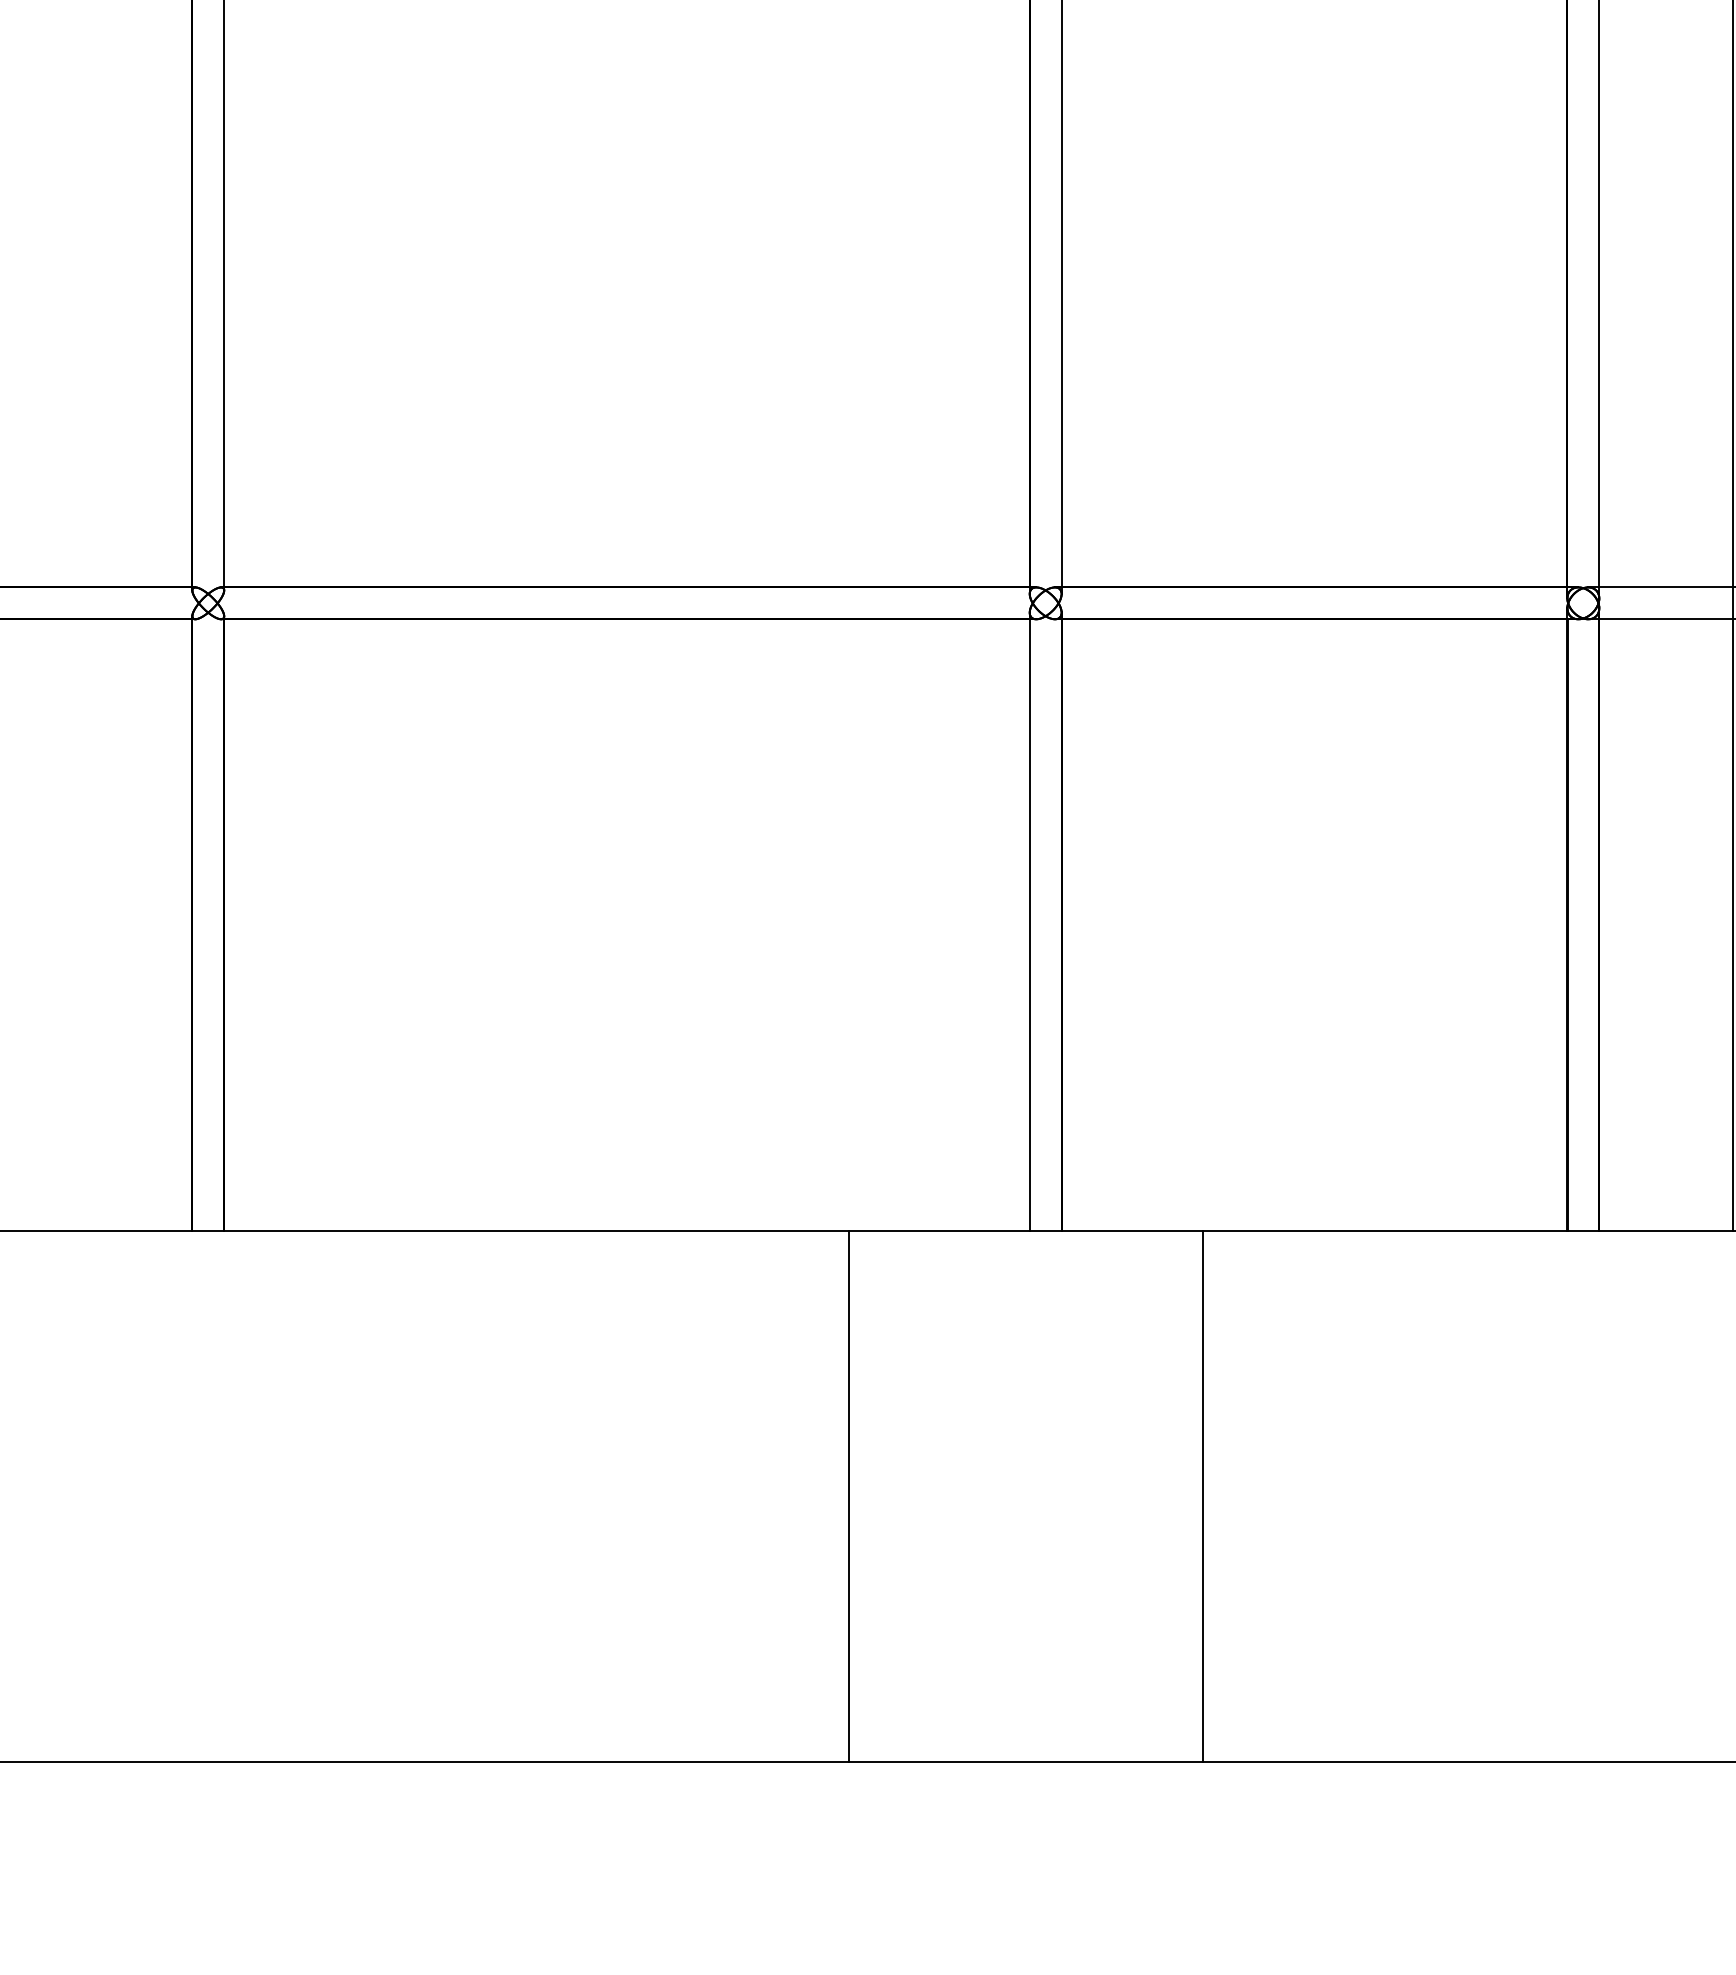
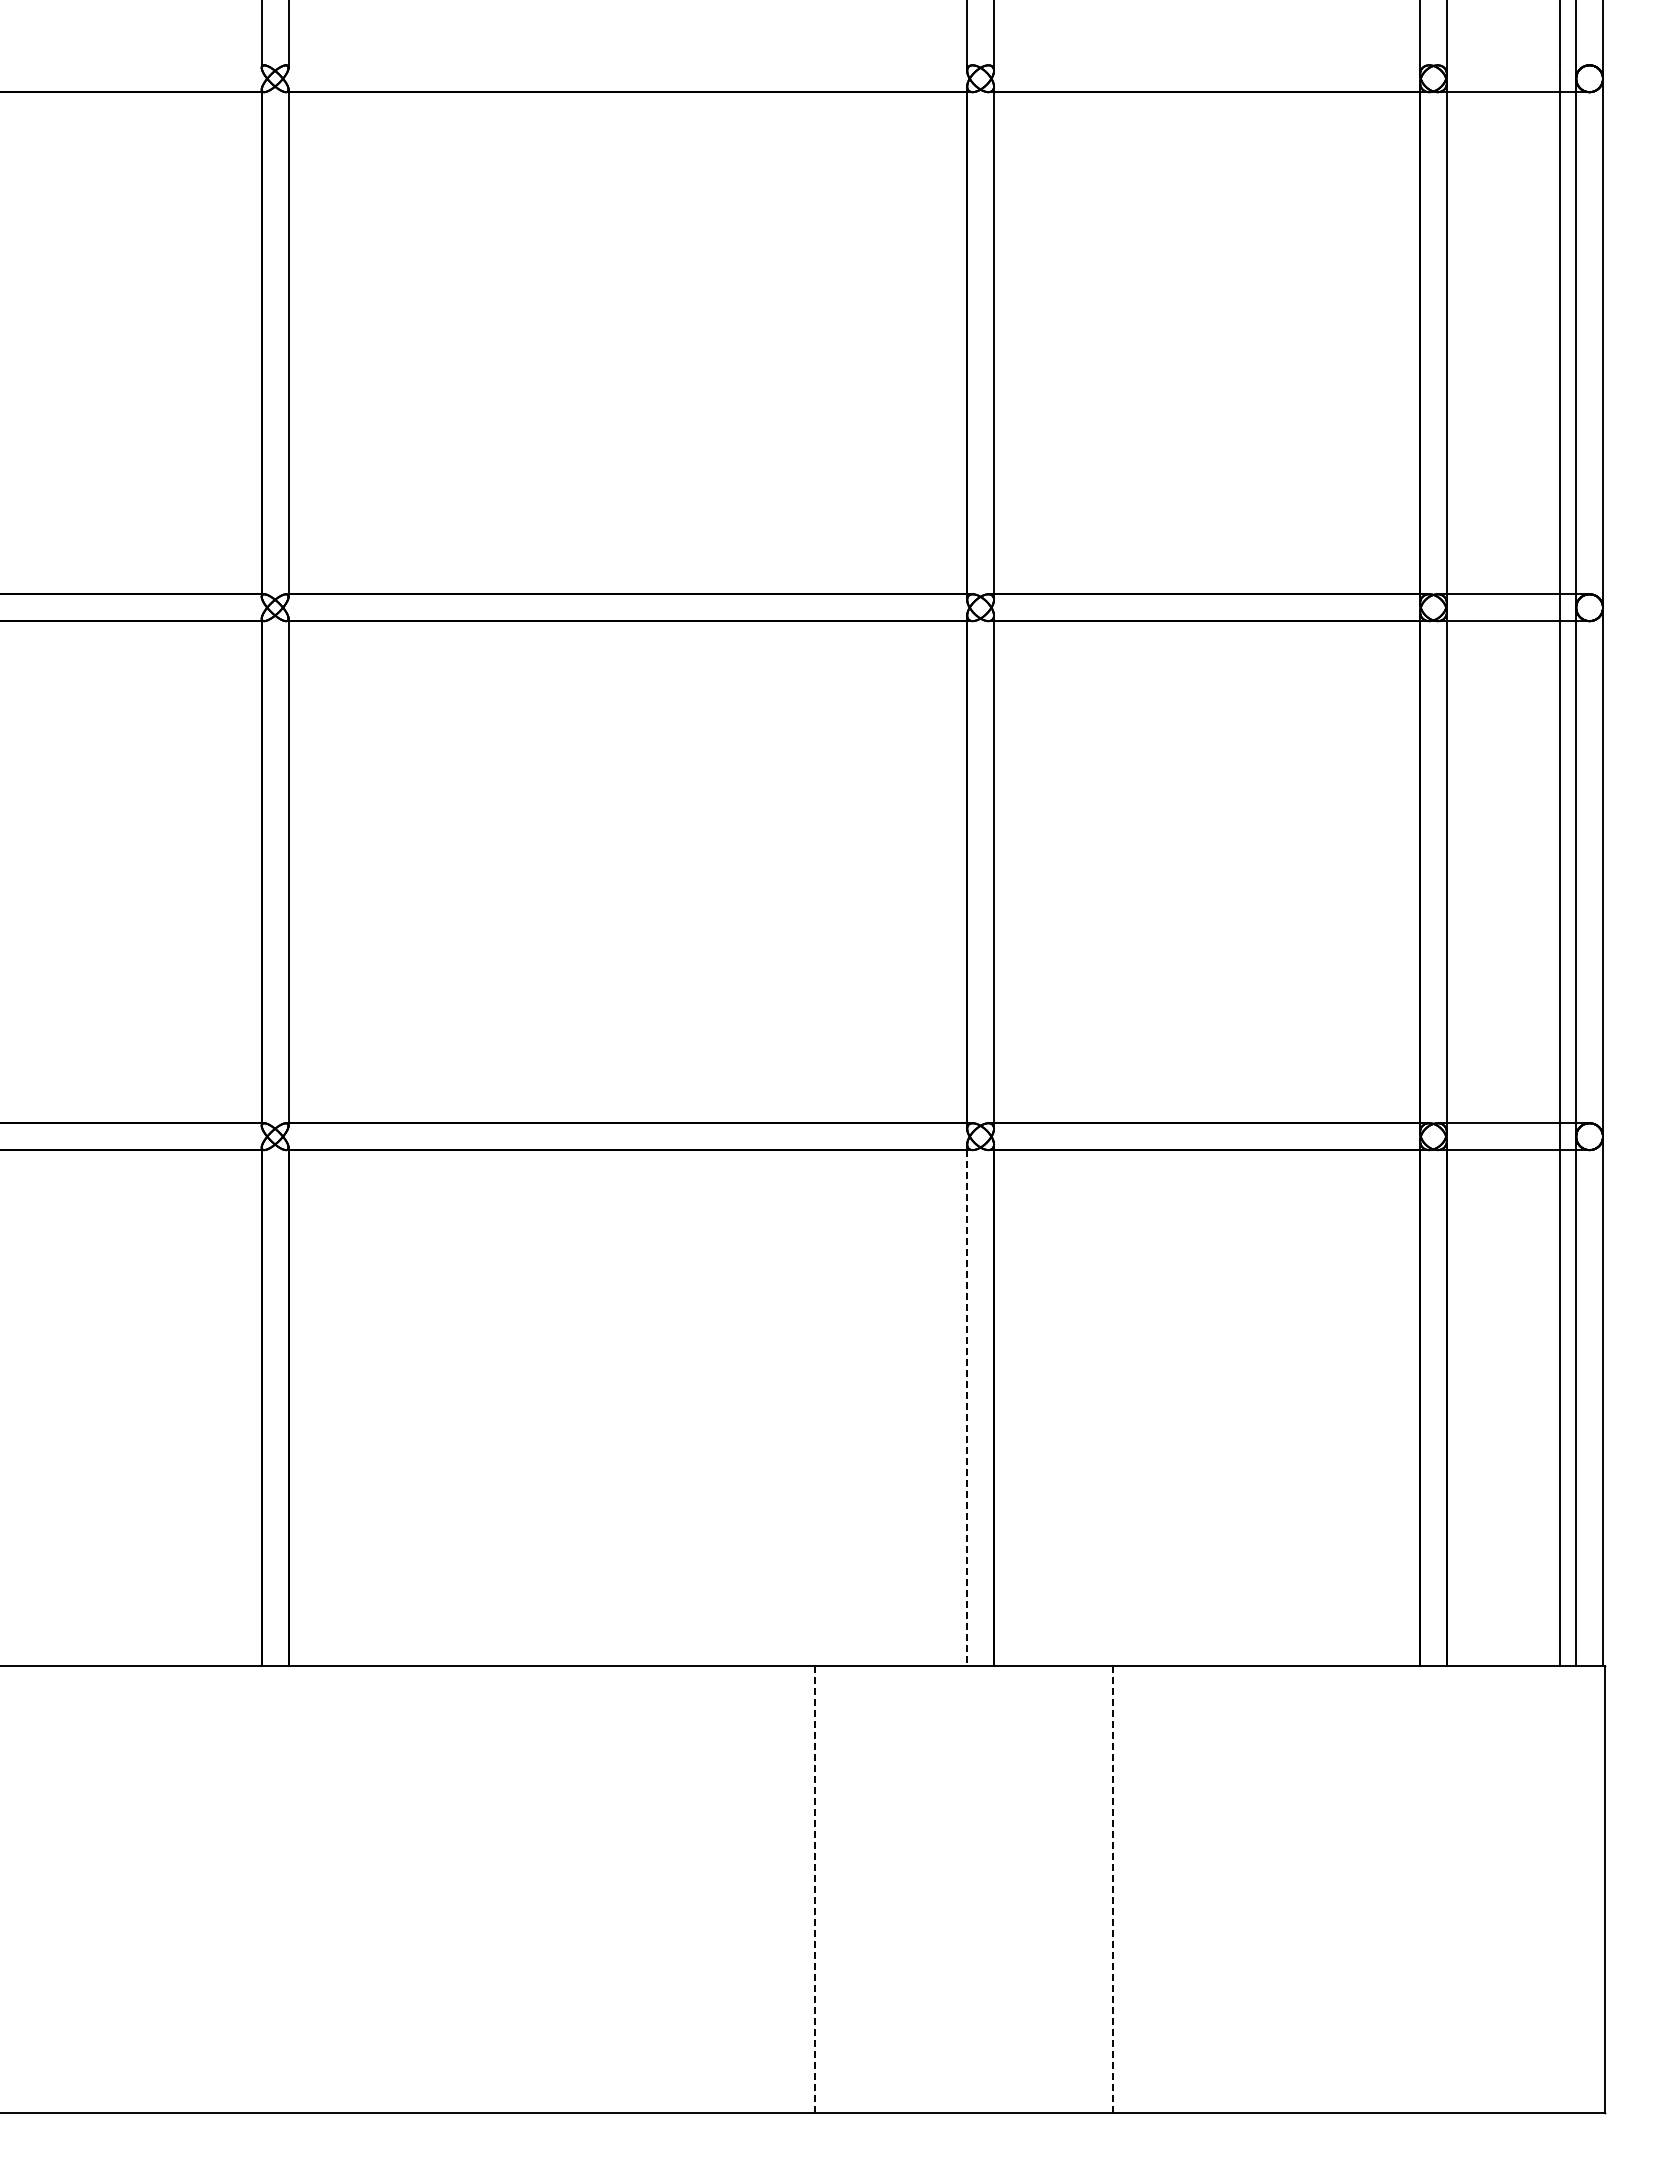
line: (1030, 924) -> (967, 1407), solid -> dashed
line: (848, 1497) -> (814, 1889), solid -> dashed
line: (1202, 1497) -> (1112, 1889), solid -> dashed

